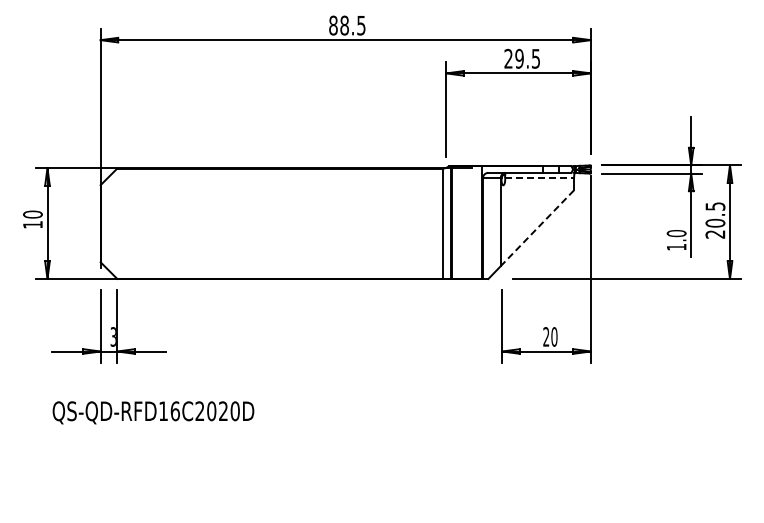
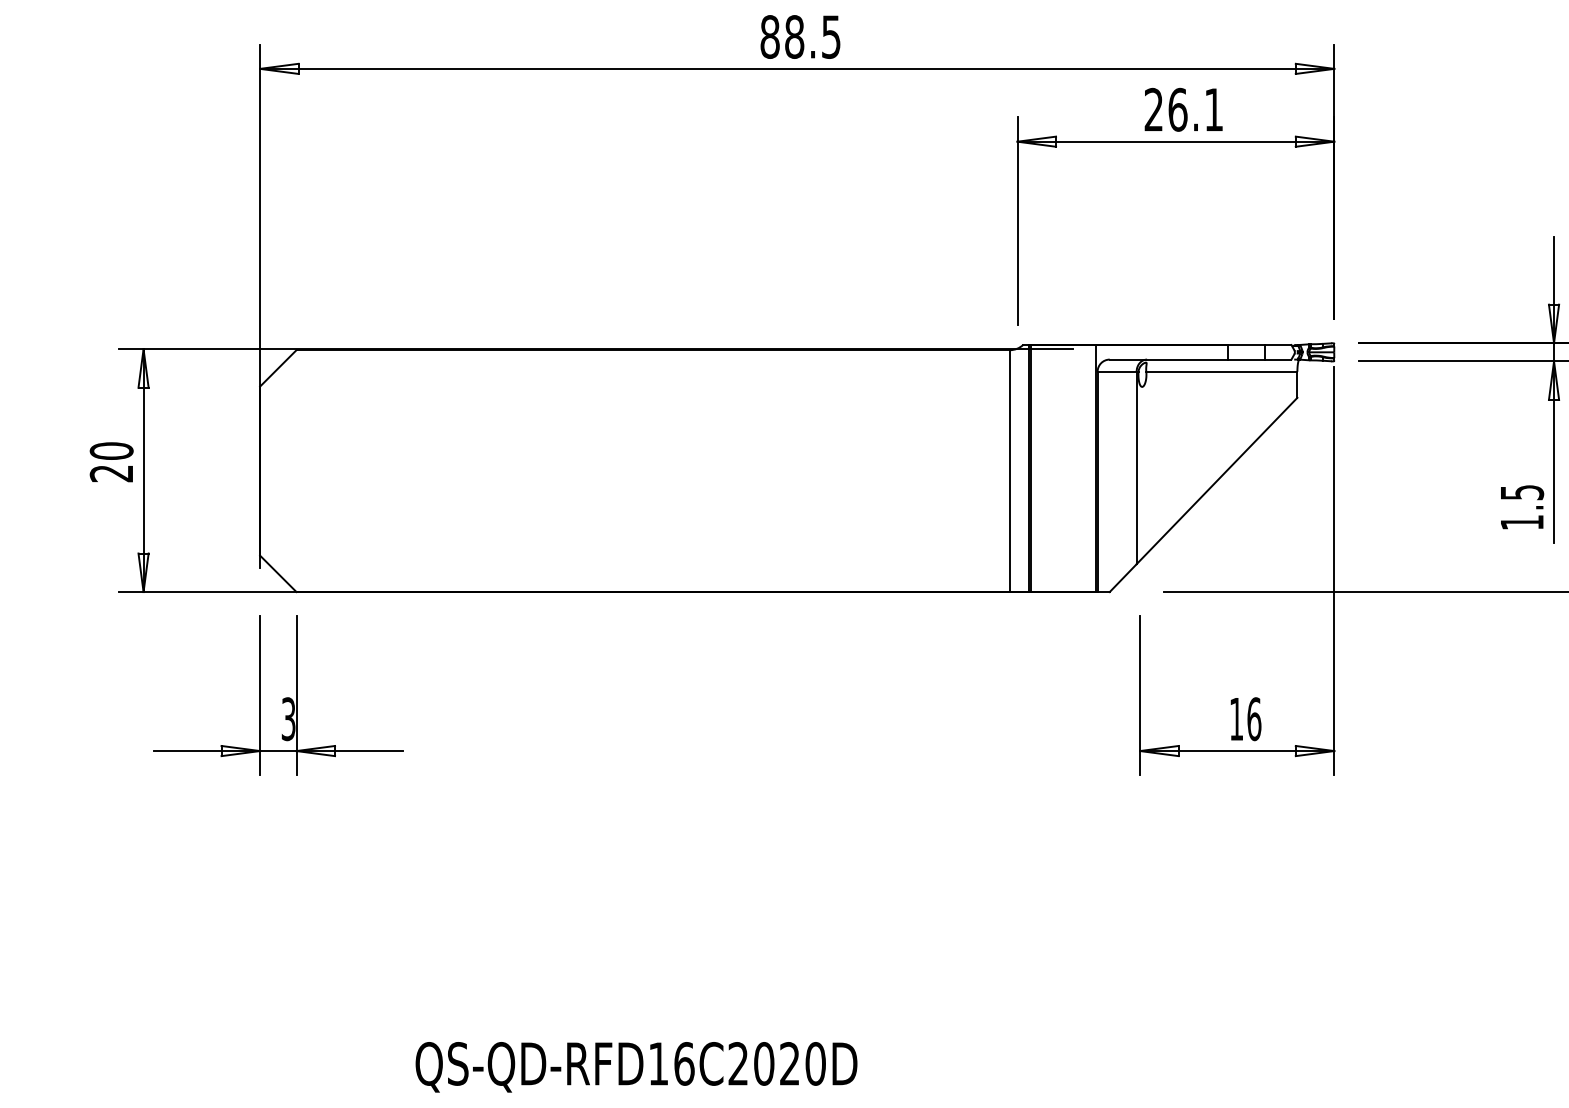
text: (527, 58) -> (1195, 109), 29.5 -> 26.1
line: (540, 178) -> (1223, 371), dashed -> solid
text: (32, 224) -> (110, 472), 10 -> 20
line: (537, 228) -> (1217, 481), dashed -> solid
text: (676, 233) -> (1521, 492), 1.0 -> 1.5
text: (550, 336) -> (1245, 718), 20 -> 16
text: (153, 412) -> (636, 1066), moved

